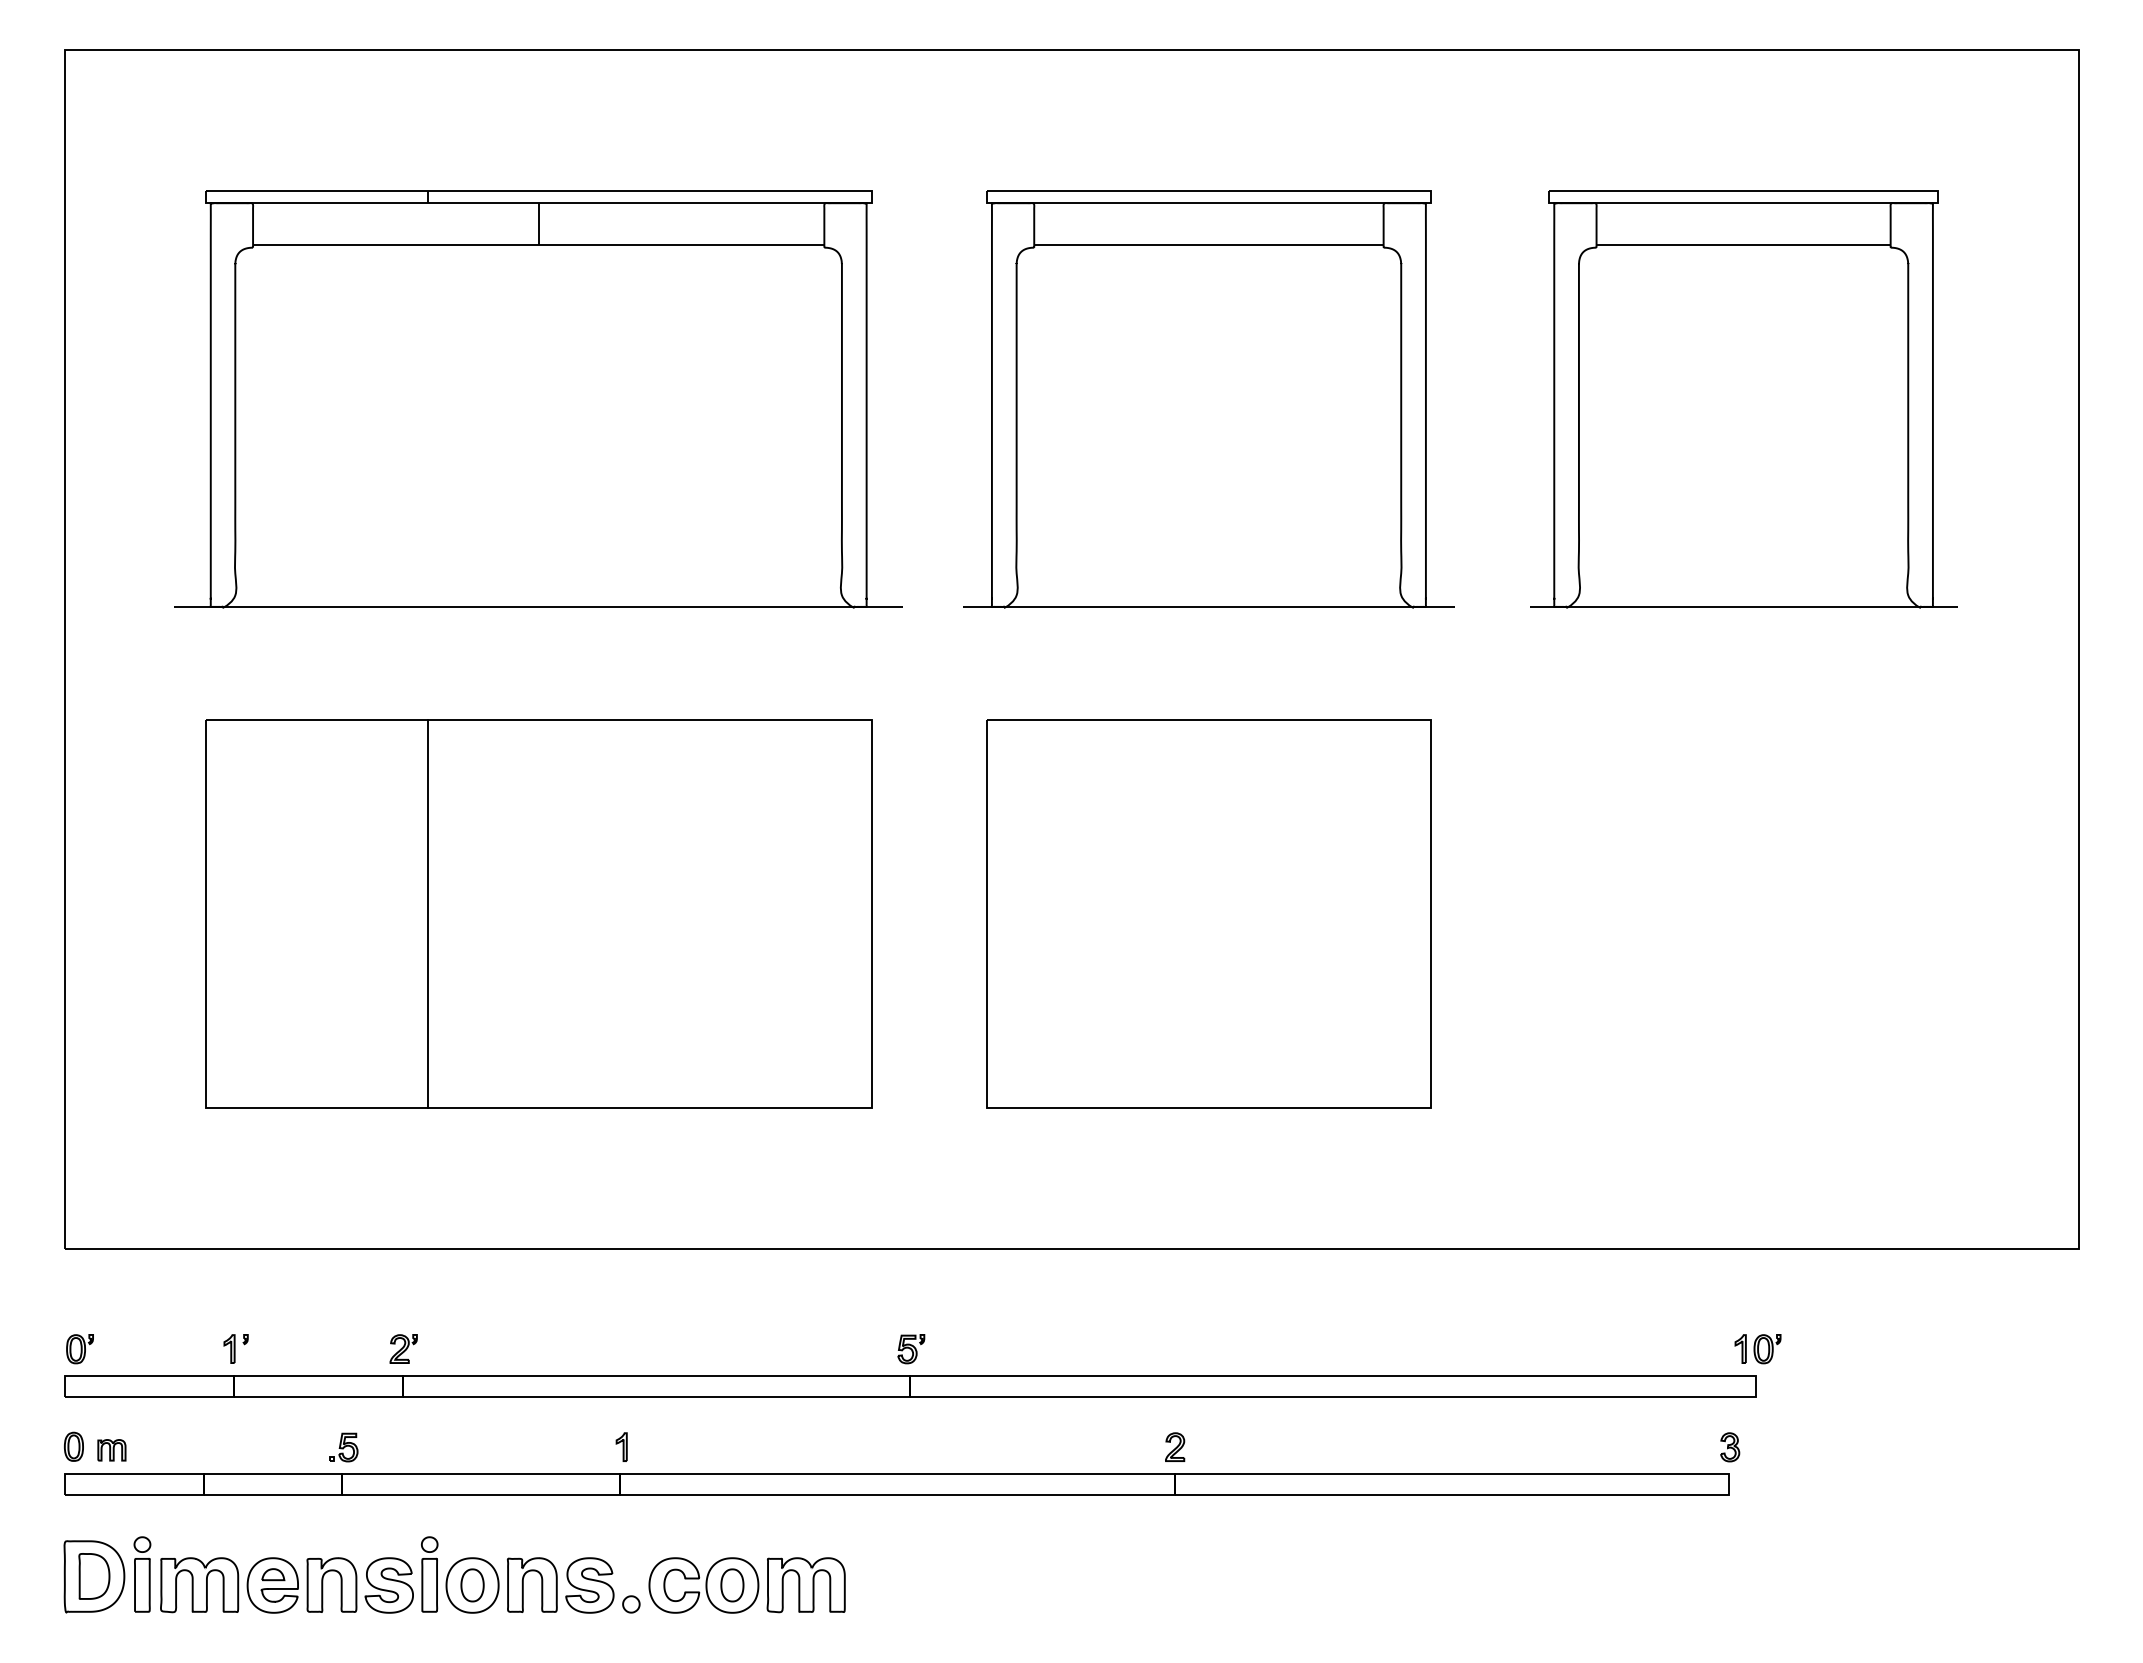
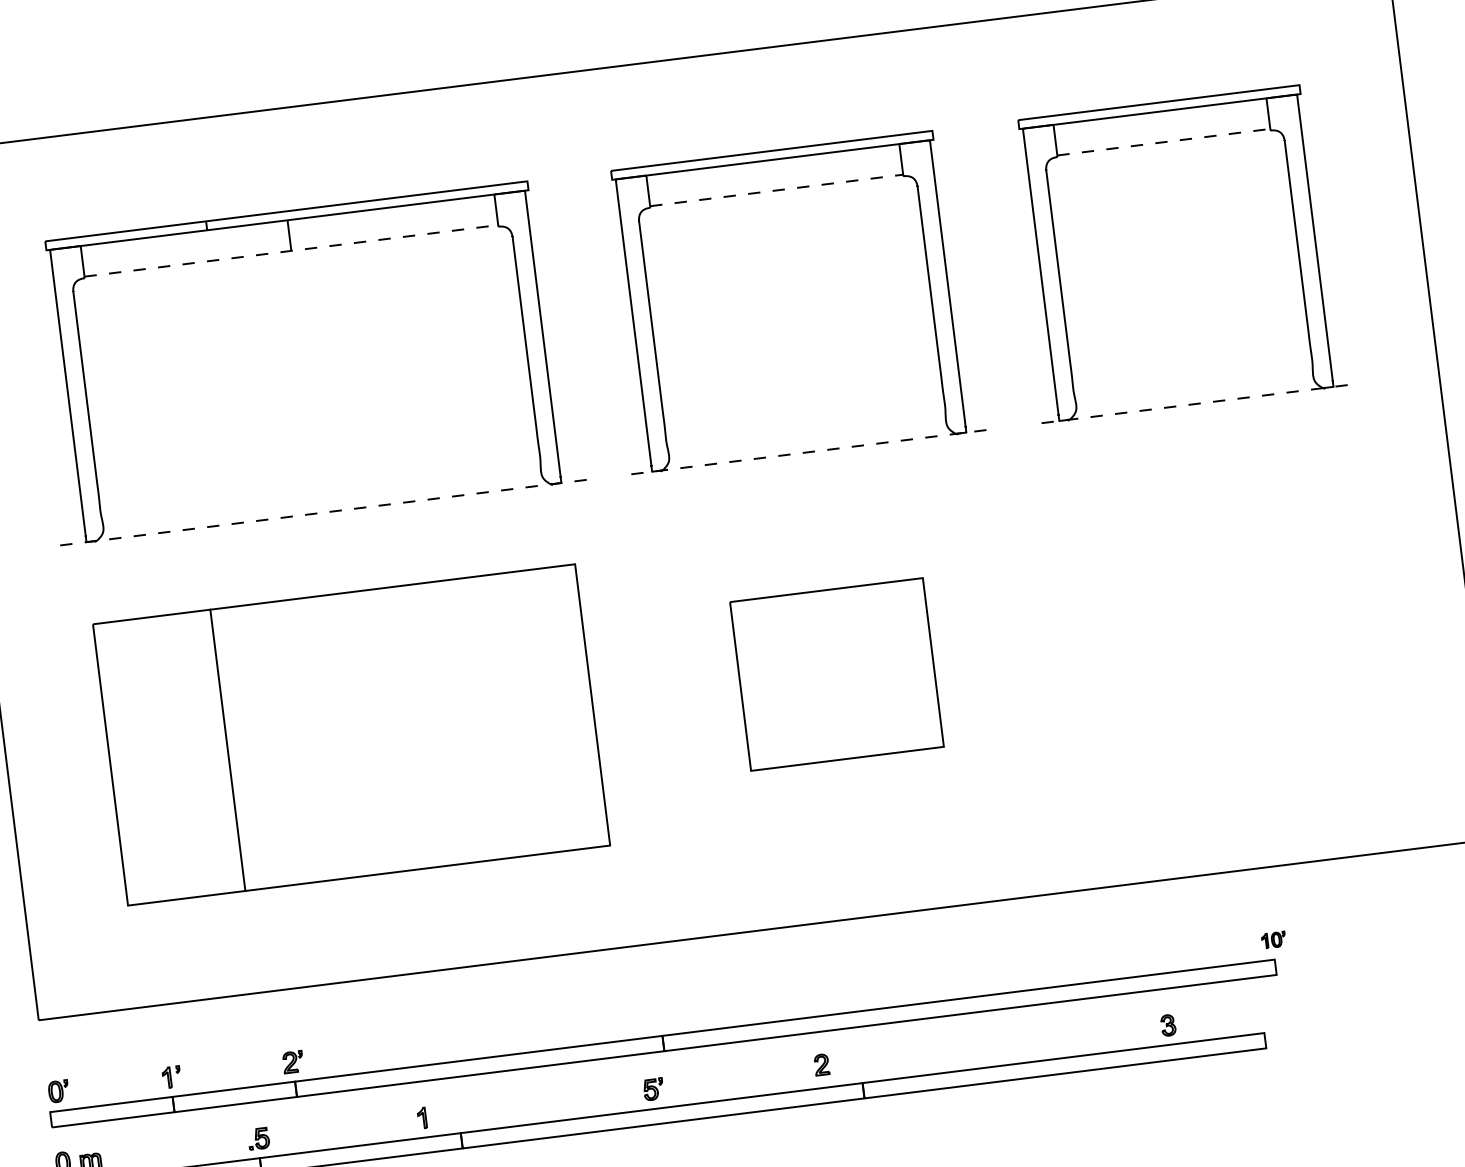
line: (538, 245) -> (291, 250), solid -> dashed
line: (1208, 245) -> (776, 190), solid -> dashed
line: (1744, 245) -> (1164, 142), solid -> dashed
line: (539, 606) -> (324, 512), solid -> dashed
line: (1208, 606) -> (808, 451), solid -> dashed
line: (1743, 606) -> (1196, 403), solid -> dashed
line: (427, 913) -> (227, 750), moved
part: (1208, 913) -> (836, 674), size x0.6
part: (911, 1349) -> (653, 1089), moved
part: (1757, 1349) -> (1273, 940), size x0.7
part: (621, 1446) -> (421, 1117), moved
part: (1175, 1446) -> (821, 1064), moved
part: (1730, 1447) -> (1168, 1025), moved

